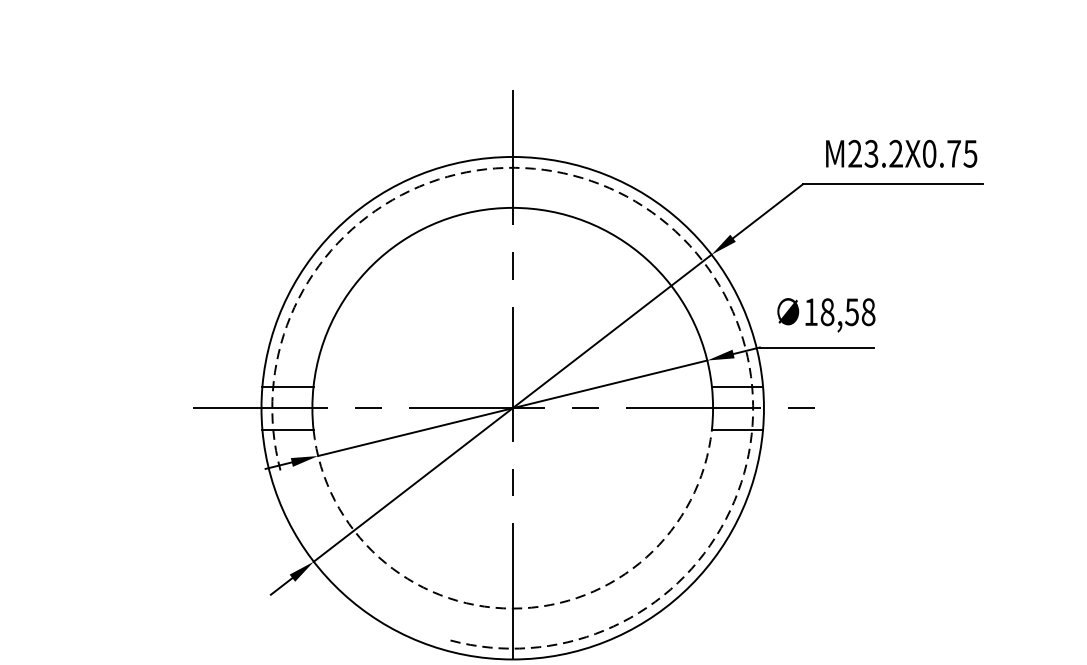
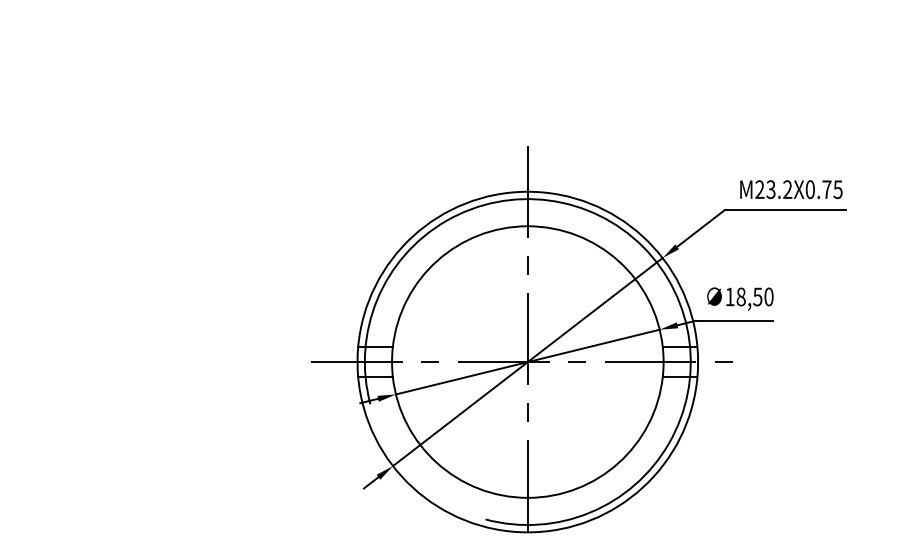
arc: (683, 237) -> (643, 246), dashed -> solid
text: (867, 312) -> (768, 297), 18,58 -> 18,50
arc: (512, 608) -> (527, 497), dashed -> solid

